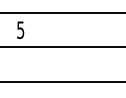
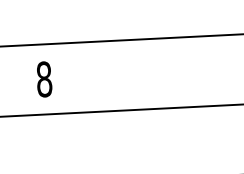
text: (20, 29) -> (43, 78), 5 -> 8

